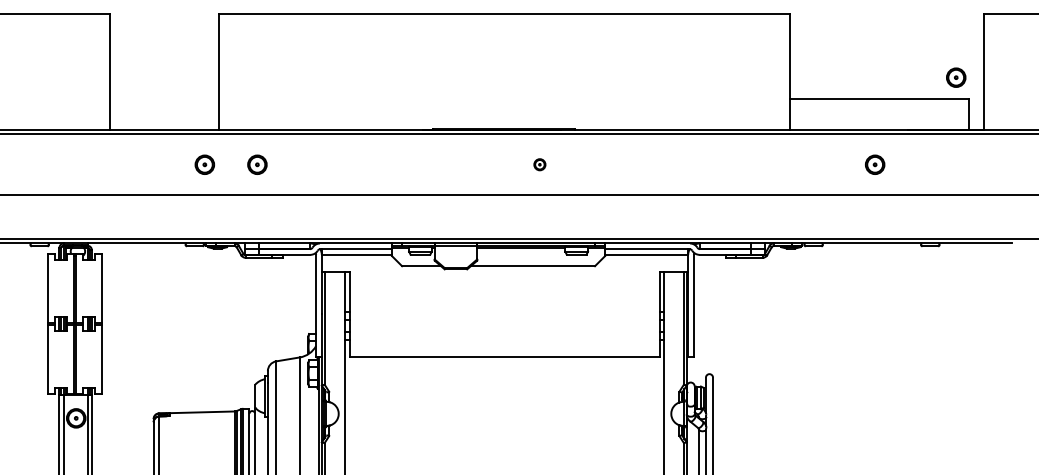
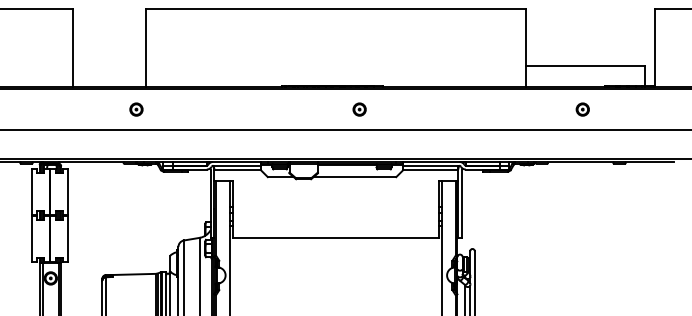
part: (955, 77) -> (636, 51), removed
part: (257, 164) -> (171, 109), removed
part: (539, 164) -> (359, 109), size x1.67

